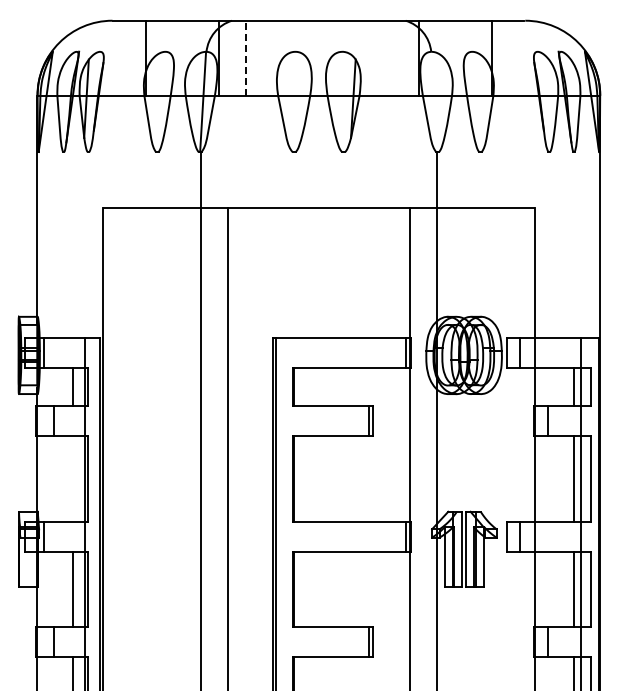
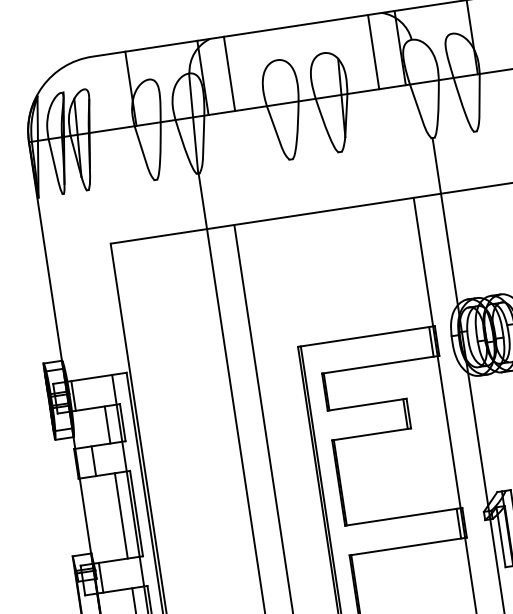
line: (391, 57) -> (373, 51), added
line: (246, 58) -> (230, 74), dashed -> solid
line: (72, 478) -> (120, 515), added

